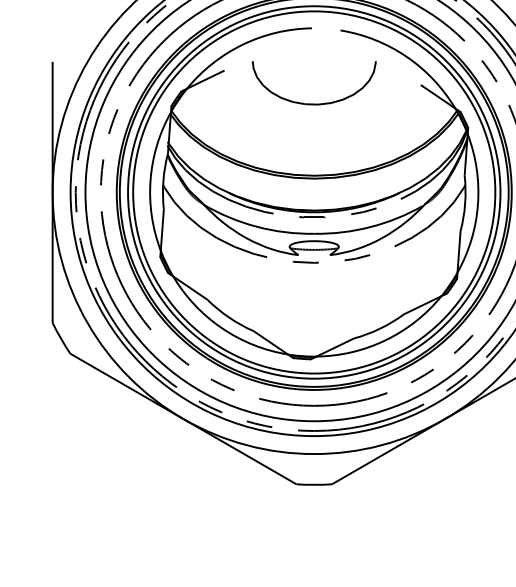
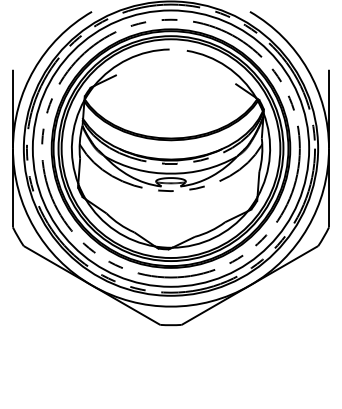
part: (313, 102) -> (170, 94), removed

